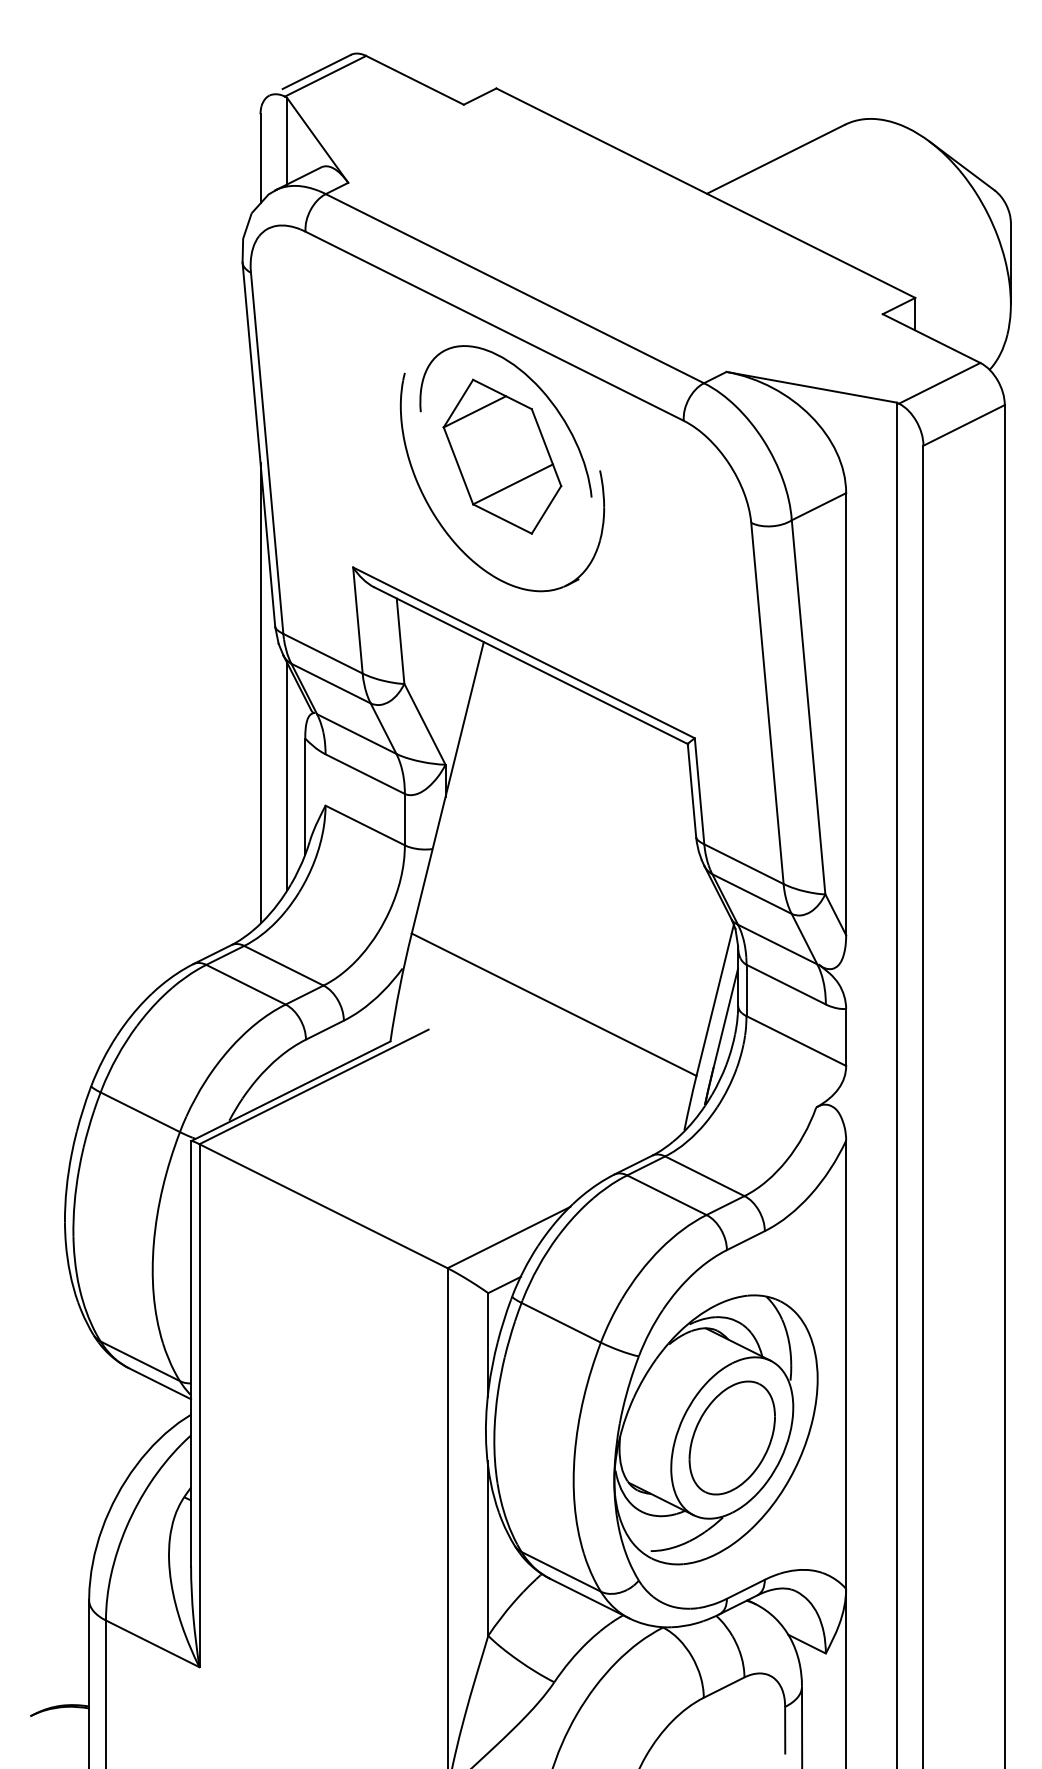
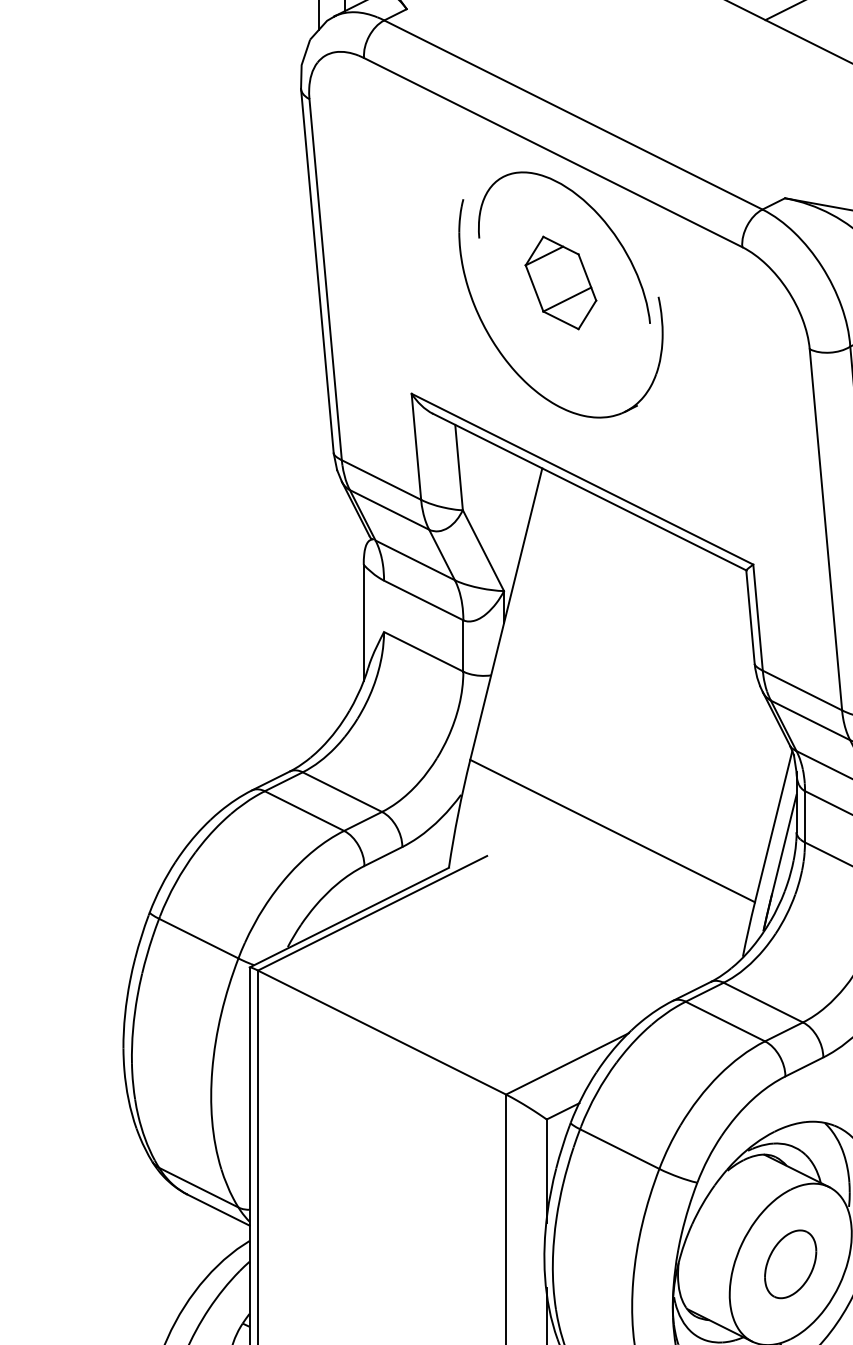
part: (502, 456) -> (560, 282), size x0.6
line: (260, 692) -> (318, 518), removed
line: (286, 776) -> (344, 602), removed
part: (731, 1437) -> (789, 1263), size x0.6

